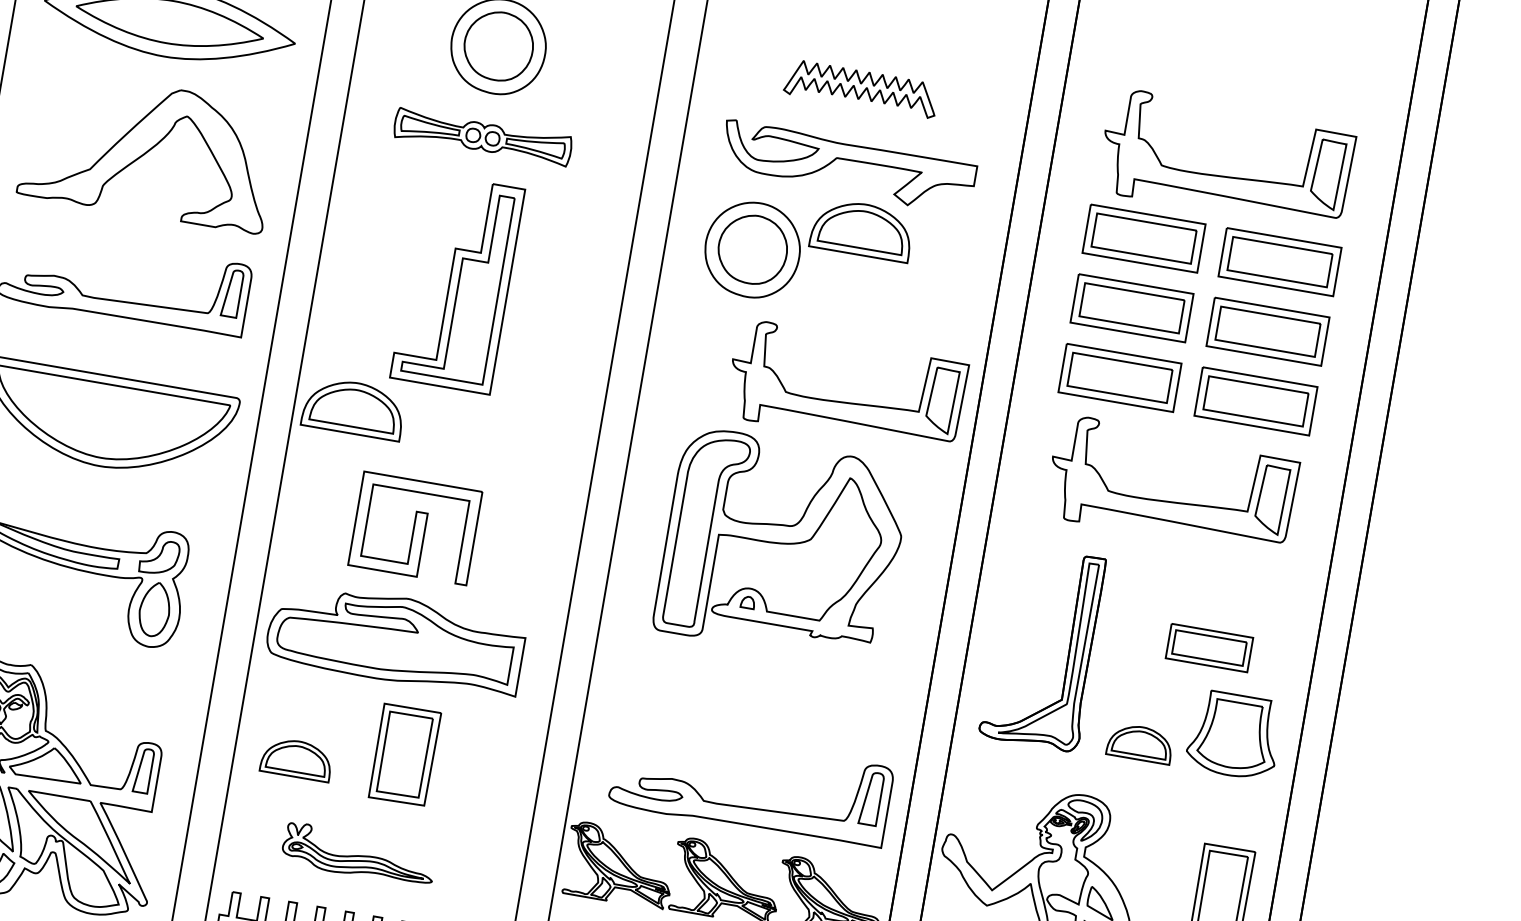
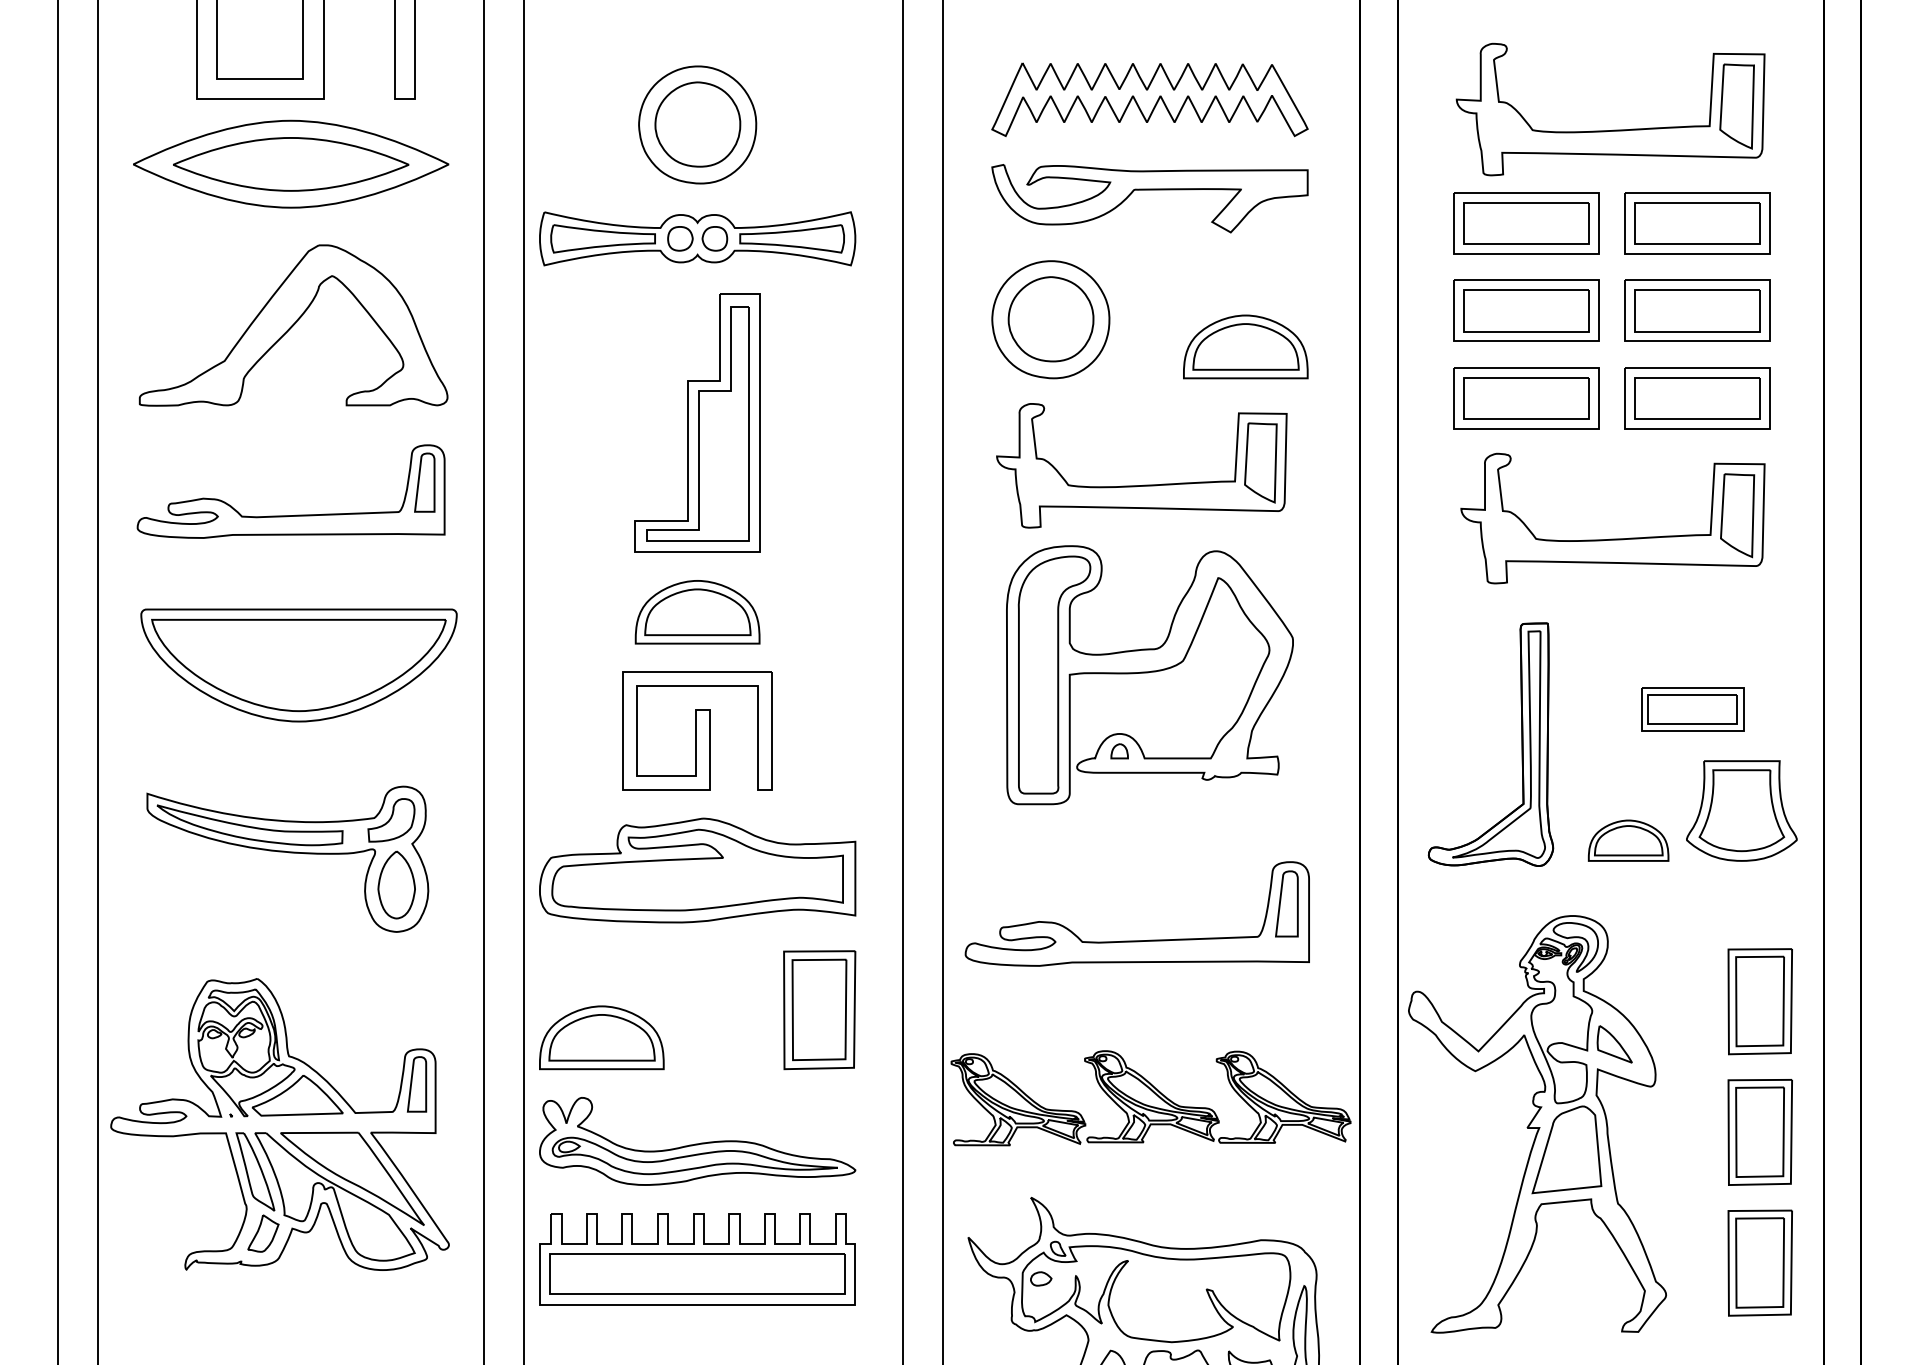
part: (861, 88) -> (1149, 99), size x1.67
part: (482, 136) -> (697, 238), size x1.43
part: (862, 229) -> (1245, 346), moved
part: (845, 401) -> (1143, 484), moved
part: (354, 408) -> (697, 612), moved
part: (404, 755) -> (819, 1010), moved
part: (296, 758) -> (601, 1037), size x1.43
part: (746, 807) -> (1136, 940), moved
part: (358, 854) -> (697, 1141), size x1.67

